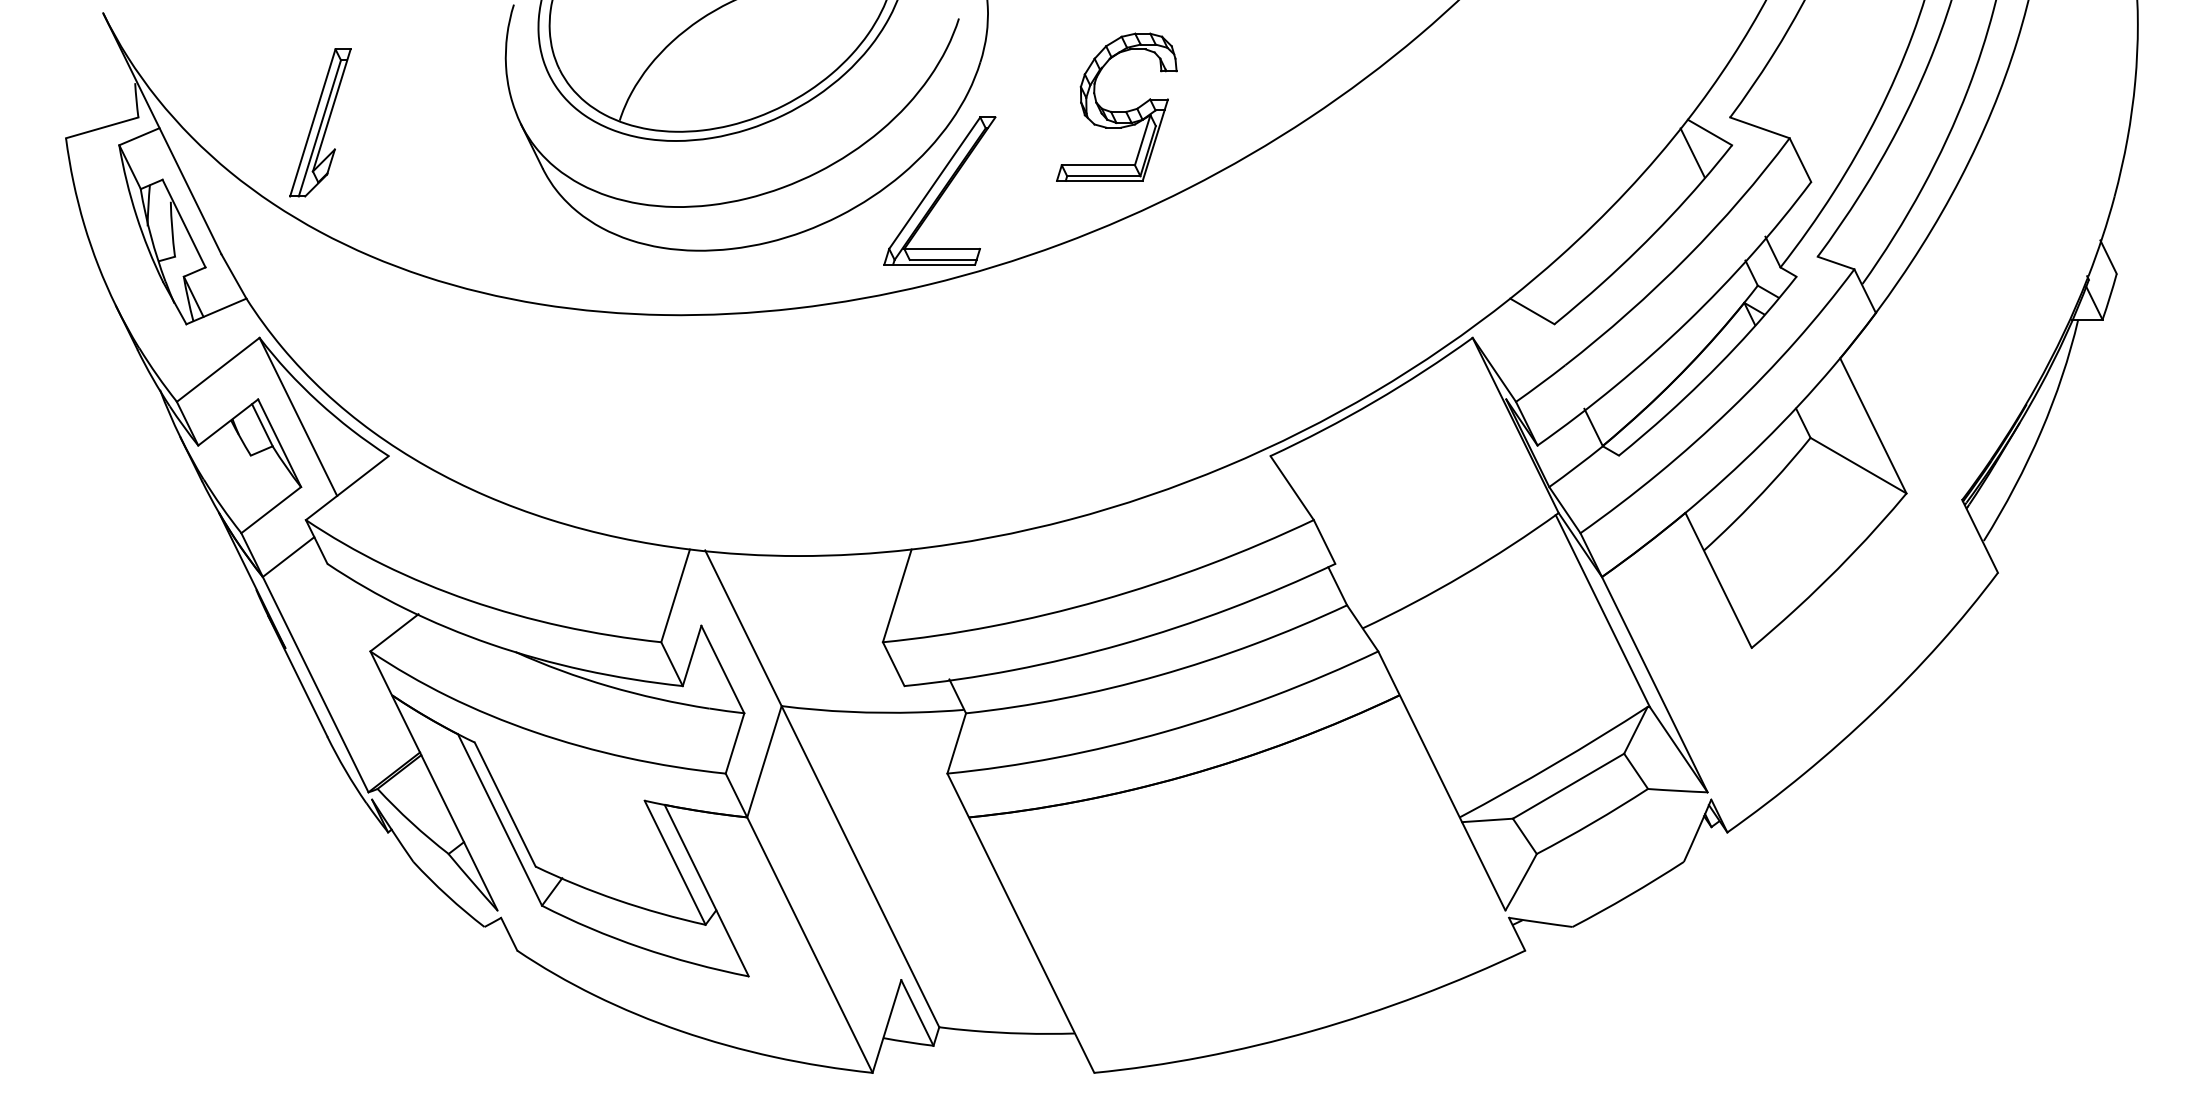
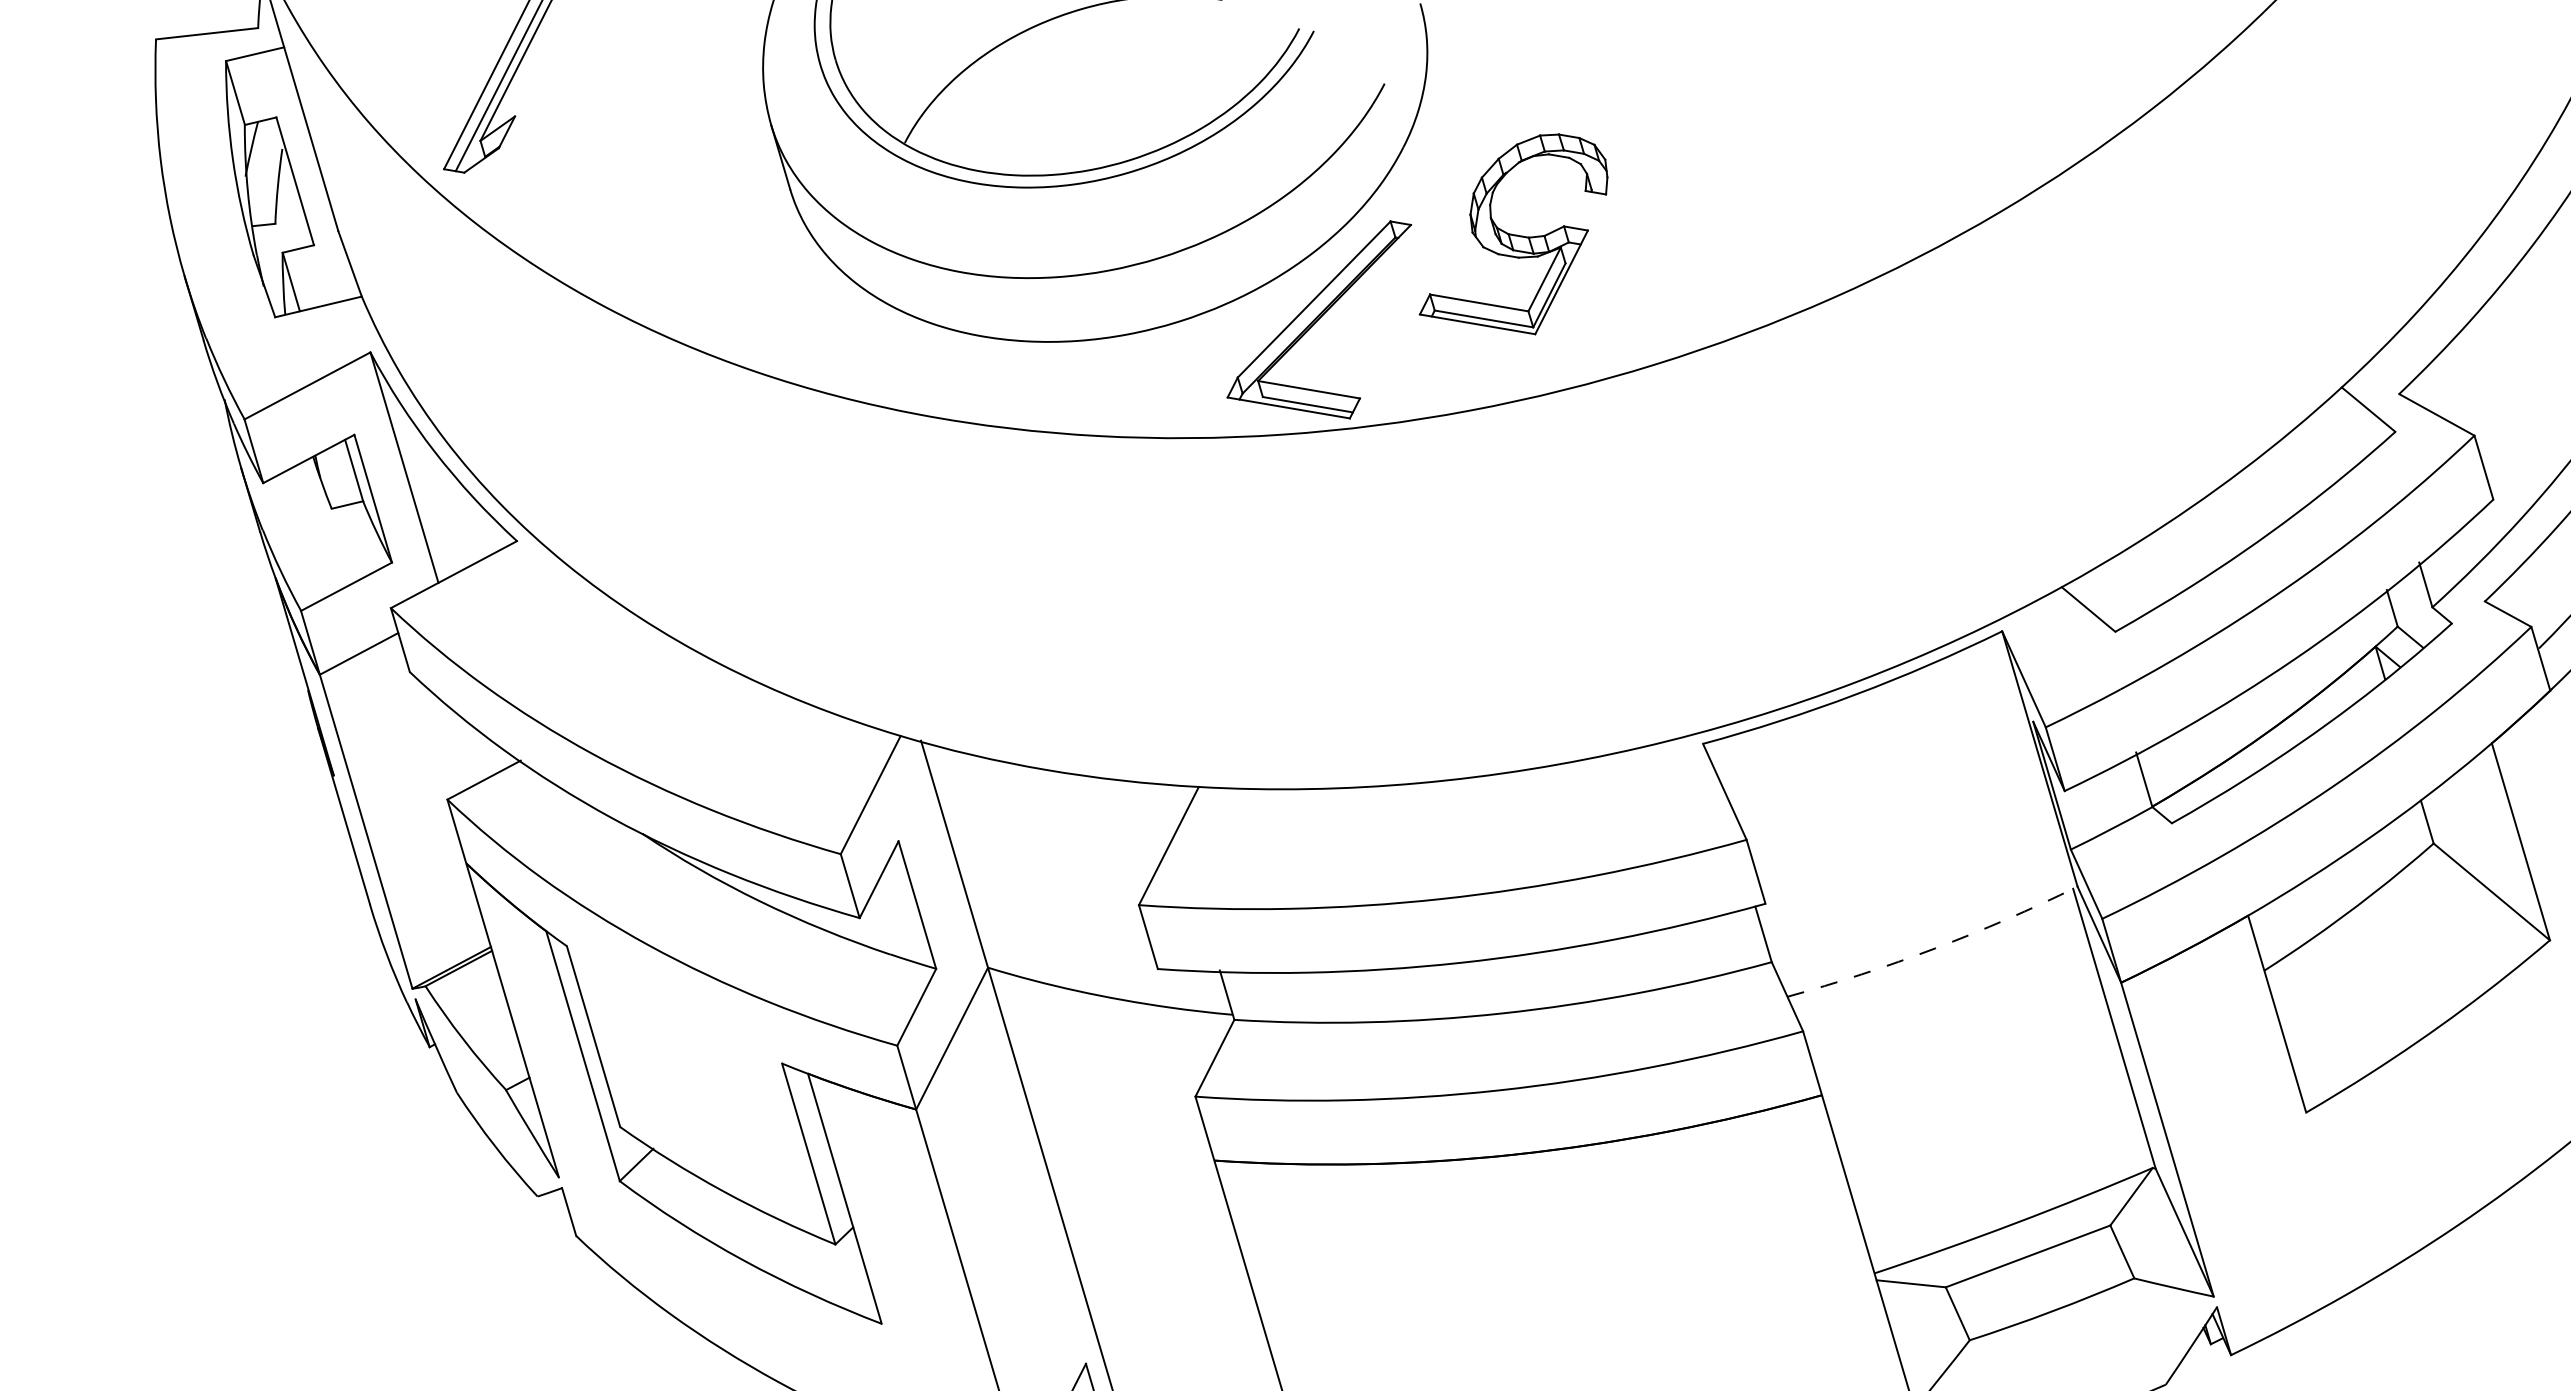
part: (1116, 106) -> (1517, 228), moved
line: (1692, 152) -> (2340, 432), removed
arc: (1463, 575) -> (1935, 948), solid -> dashed

